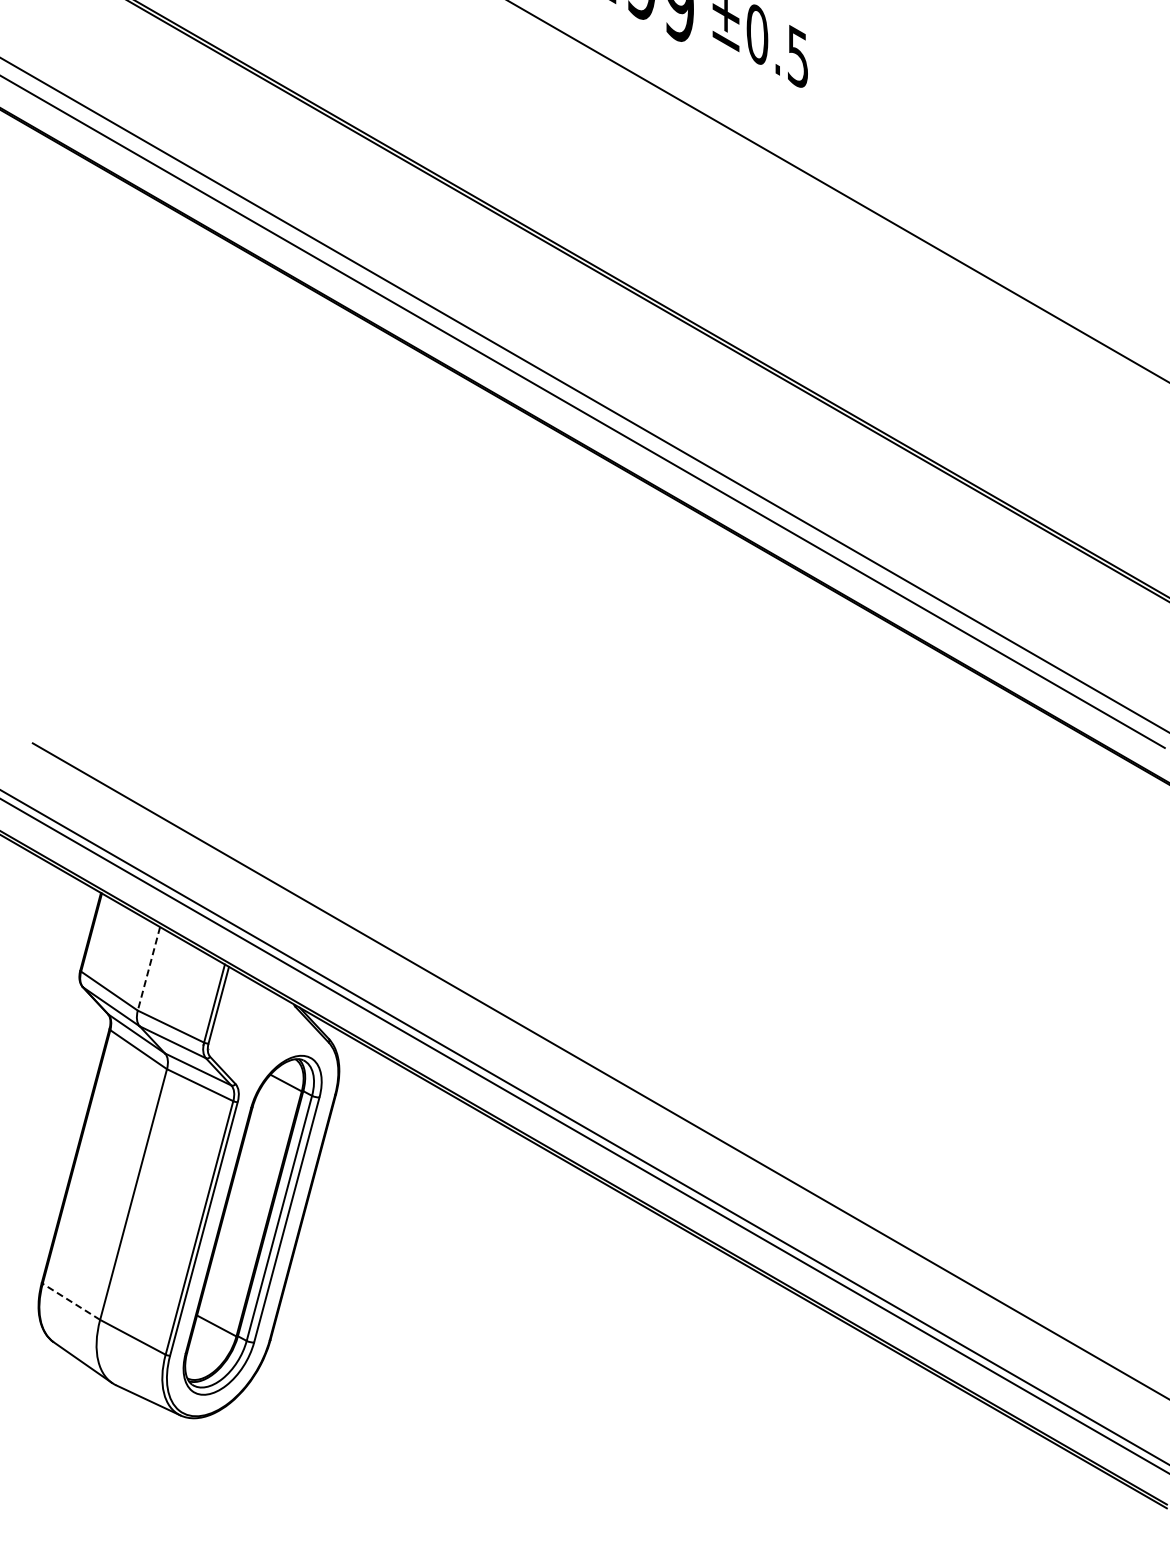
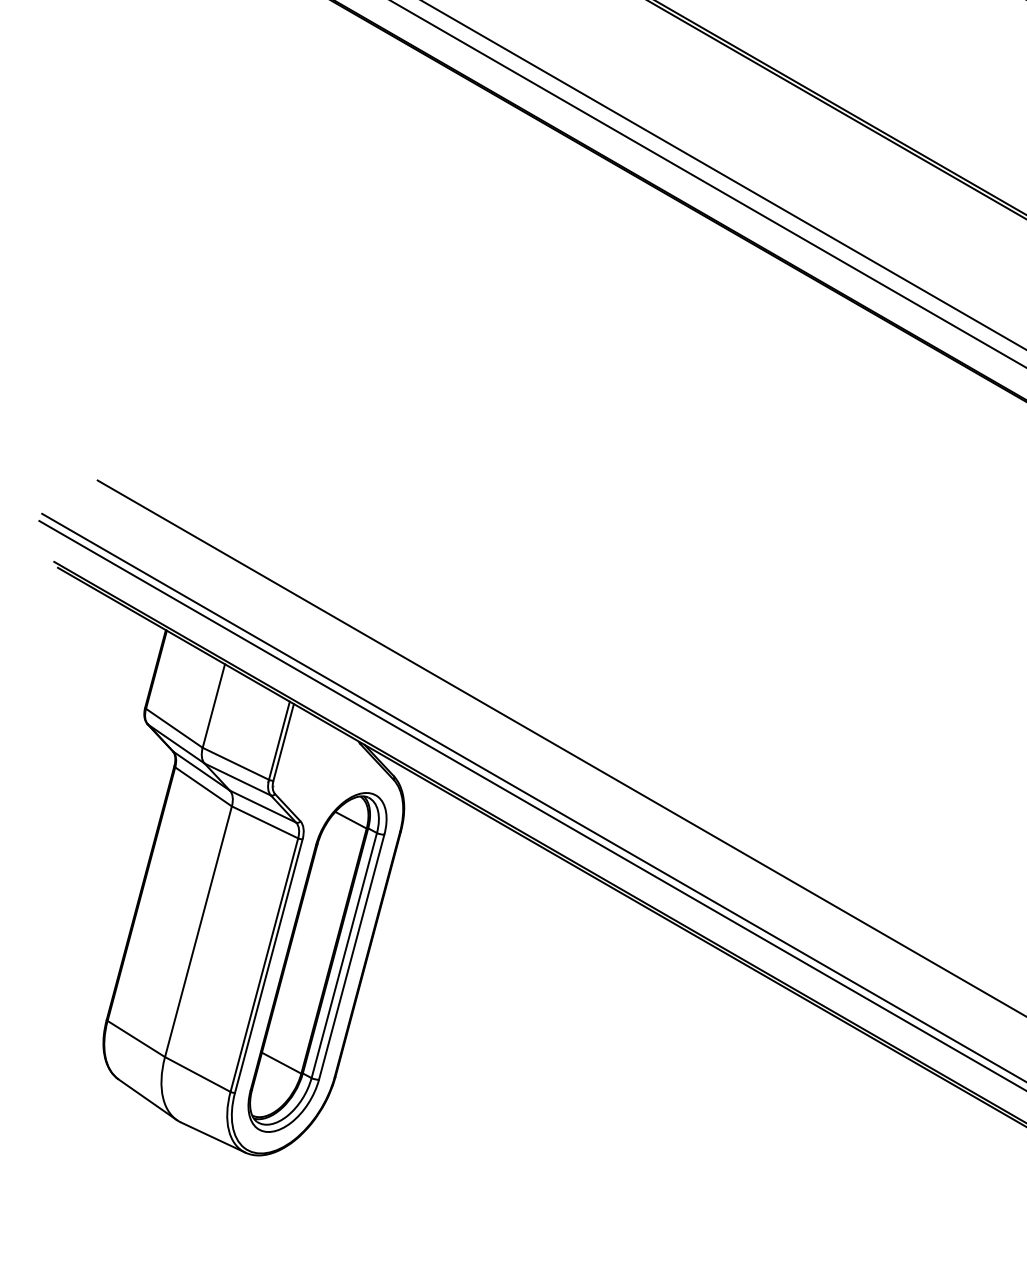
line: (148, 969) -> (213, 706), dashed -> solid
line: (71, 1301) -> (136, 1038), dashed -> solid

